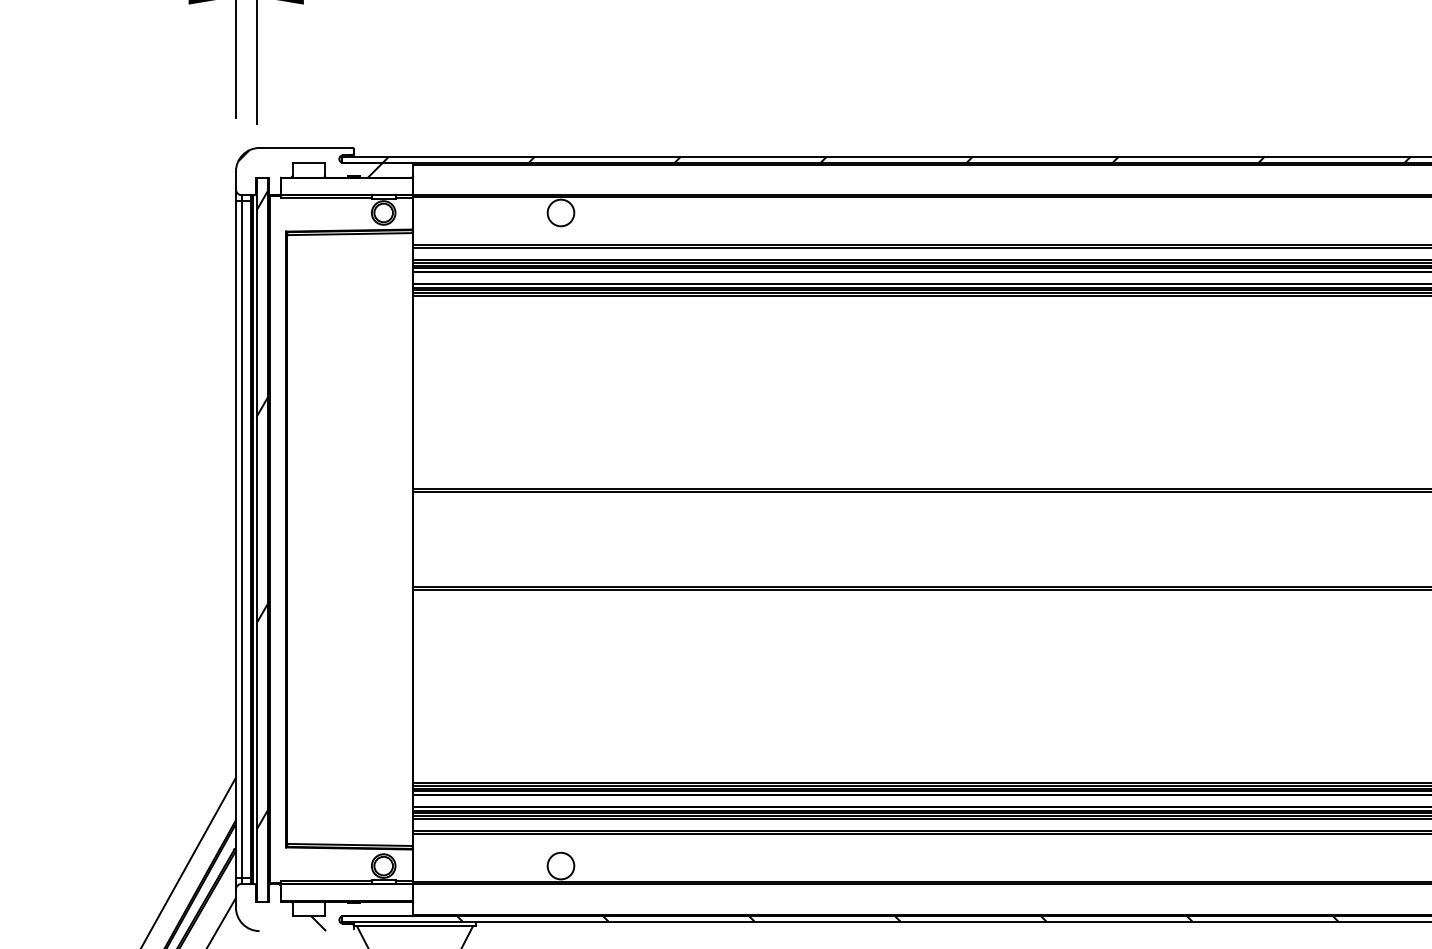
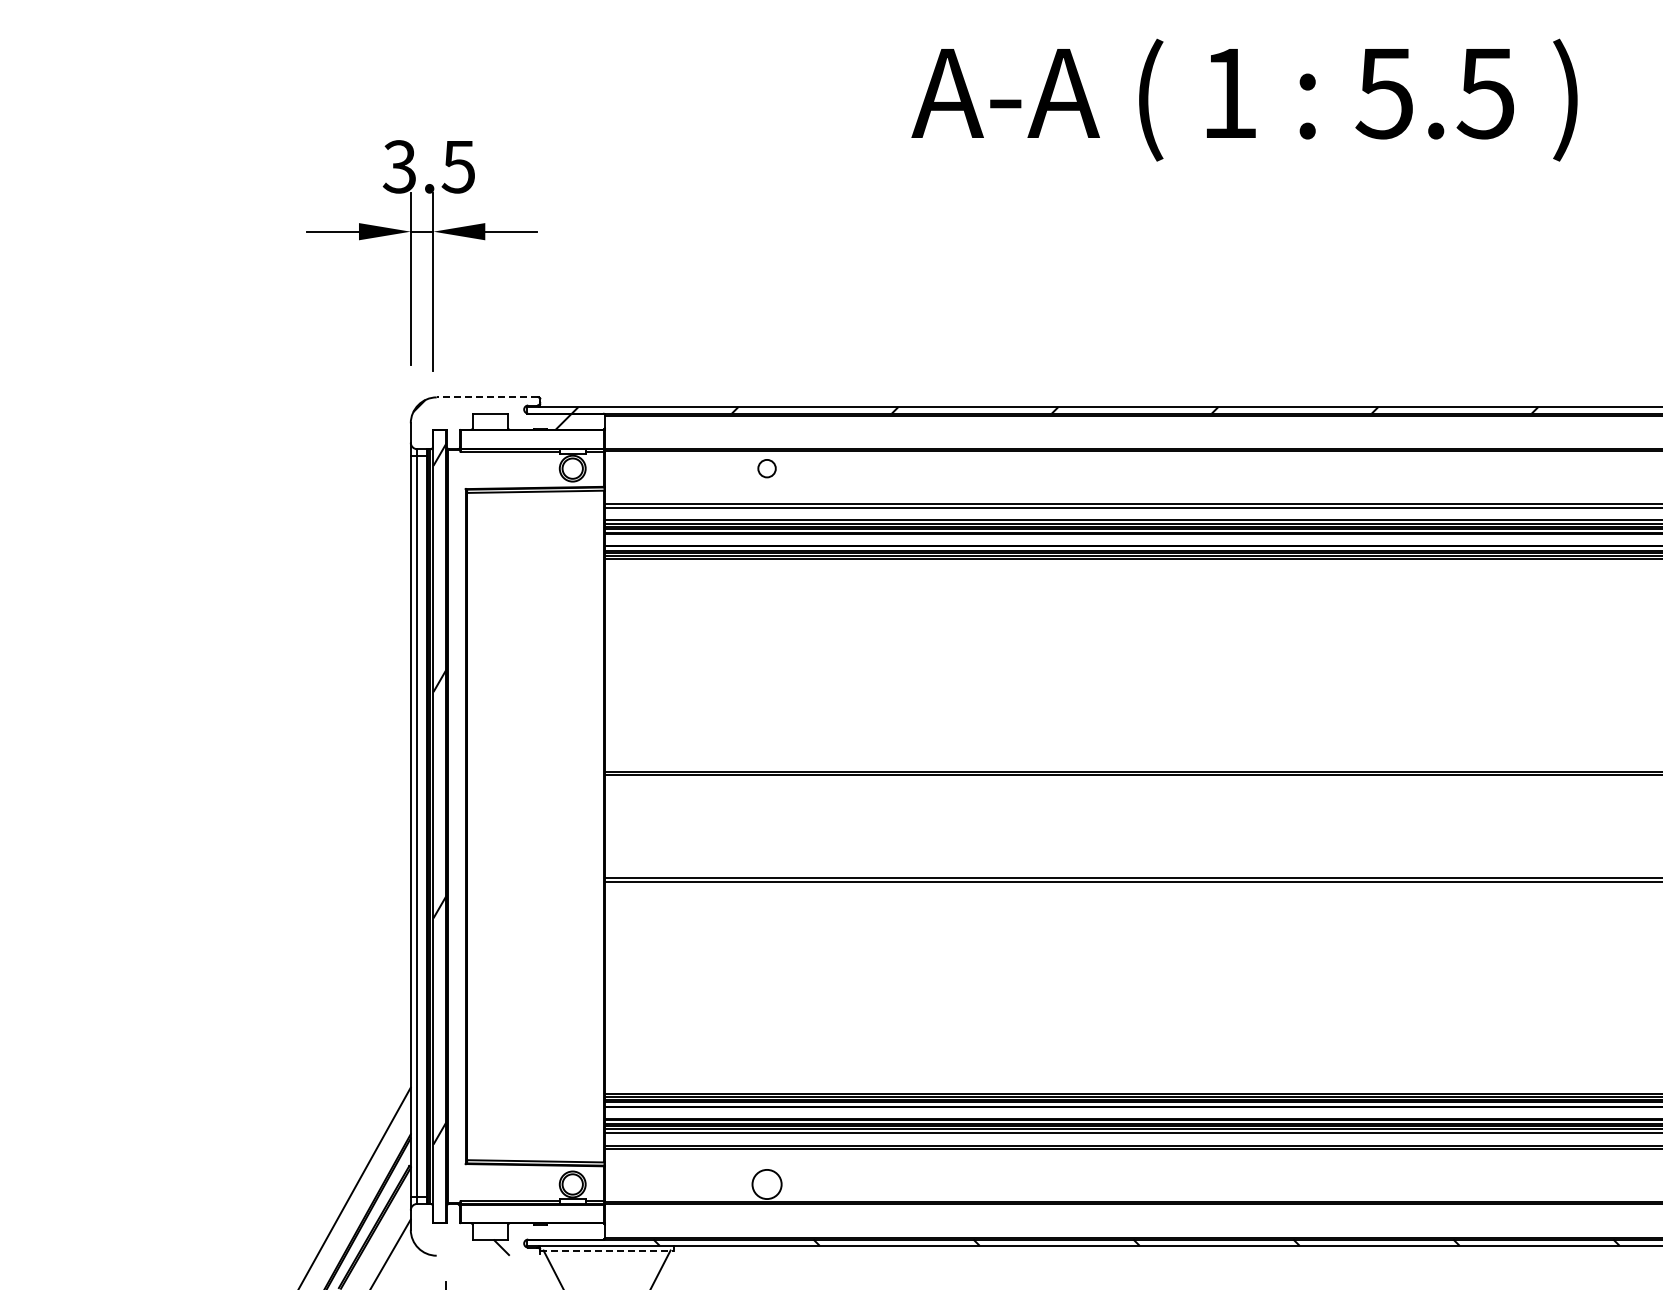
line: (305, 148) -> (487, 397), solid -> dashed
circle: (560, 212) -> (766, 468), size x0.6
line: (415, 926) -> (607, 1250), solid -> dashed

